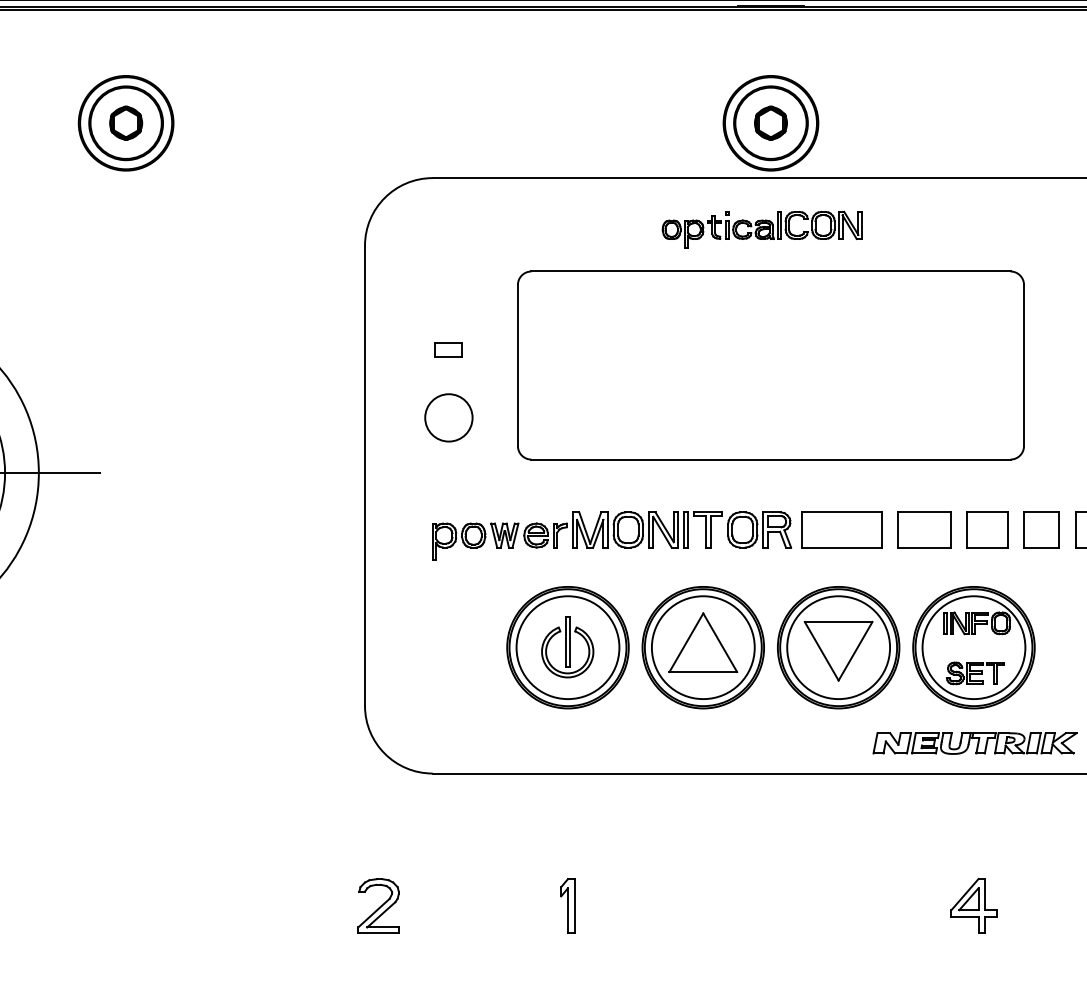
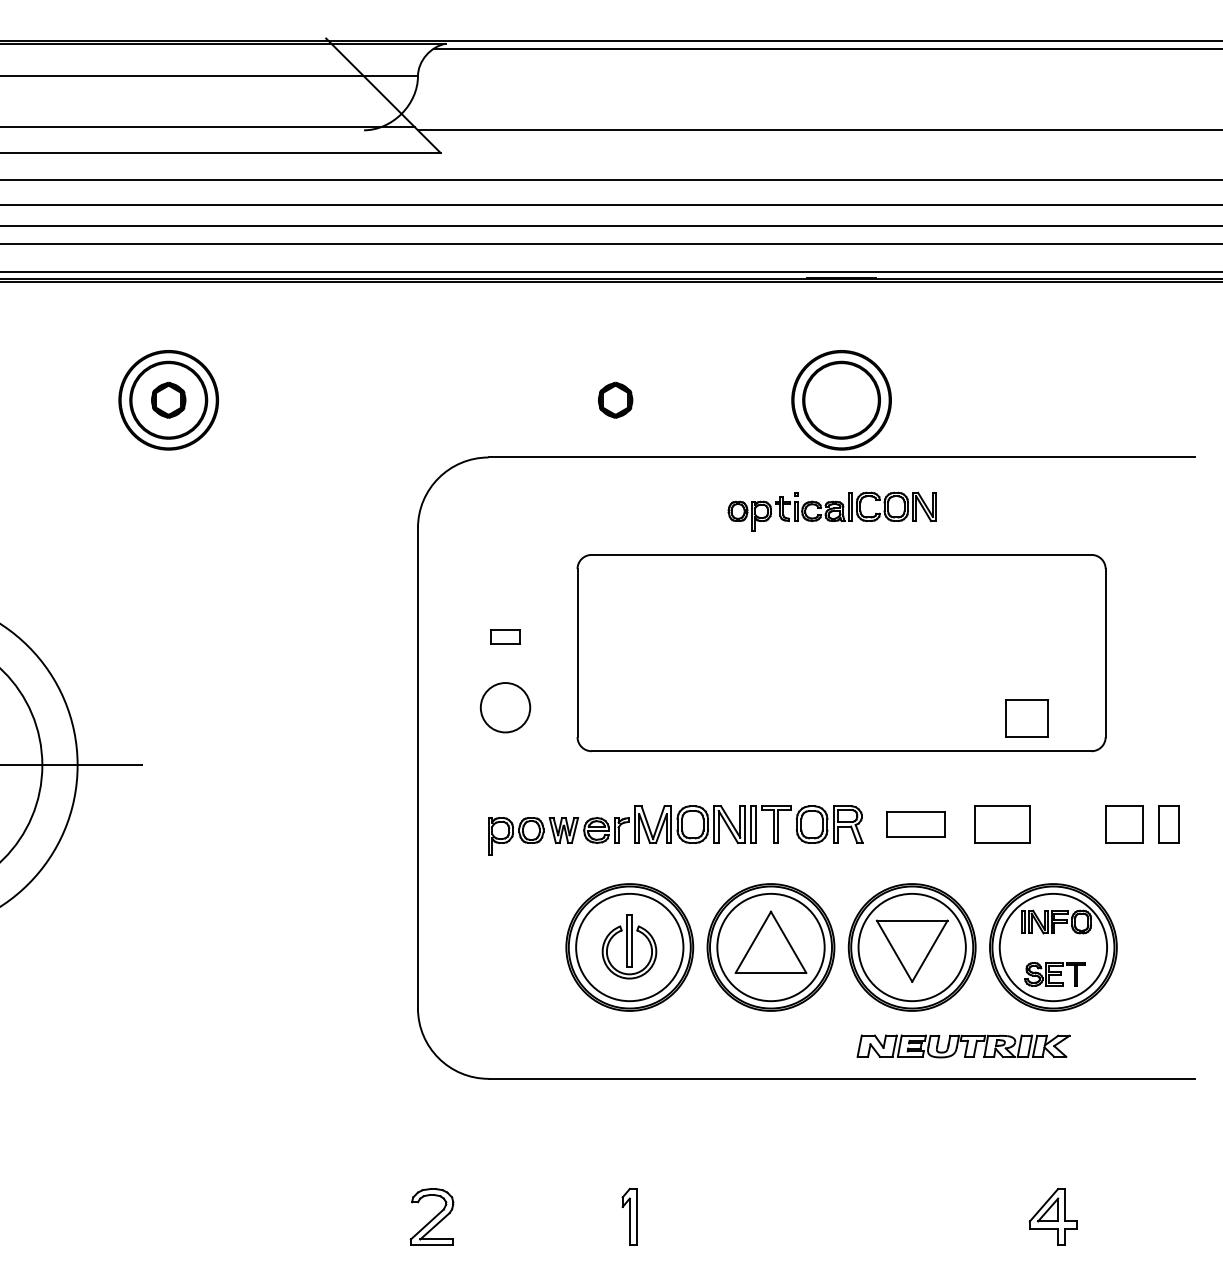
part: (770, 122) -> (615, 399), moved
part: (841, 529) -> (915, 824), size x0.7
part: (987, 529) -> (1026, 718), moved
part: (974, 743) -> (963, 1046), moved

